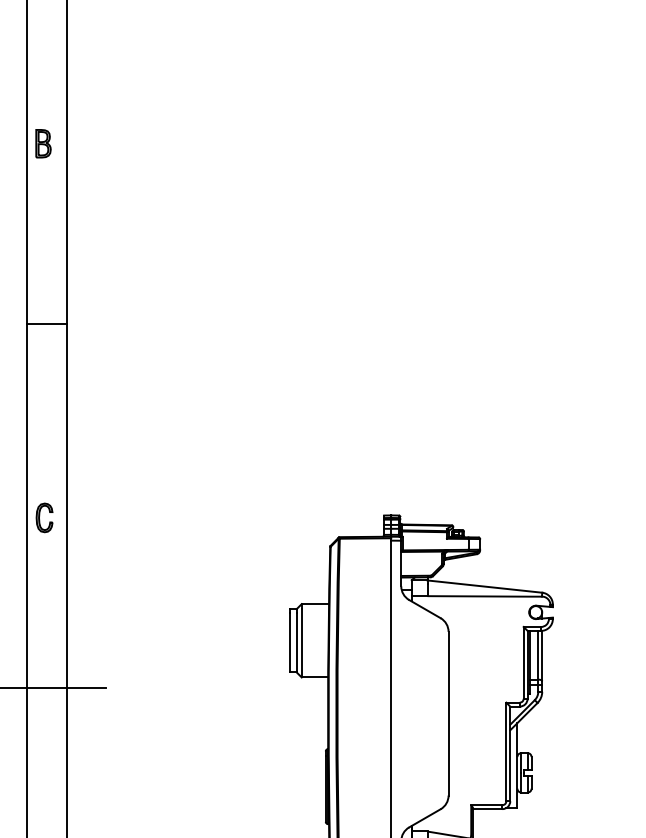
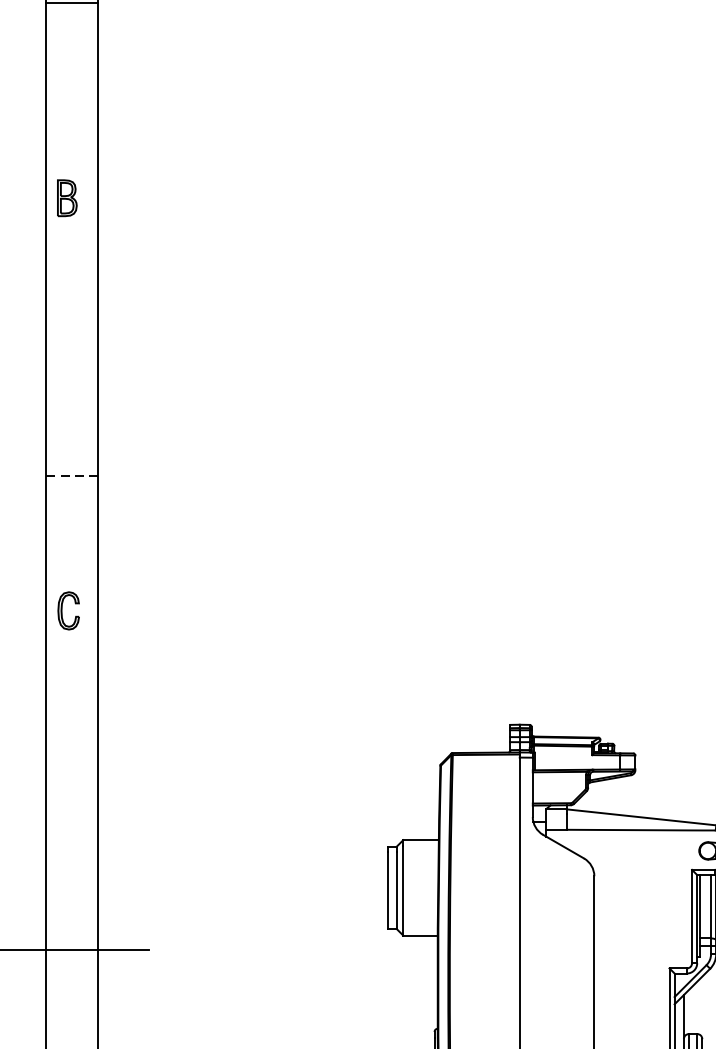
part: (43, 143) -> (67, 197), moved
line: (47, 324) -> (72, 476), solid -> dashed
part: (44, 517) -> (68, 610), moved

